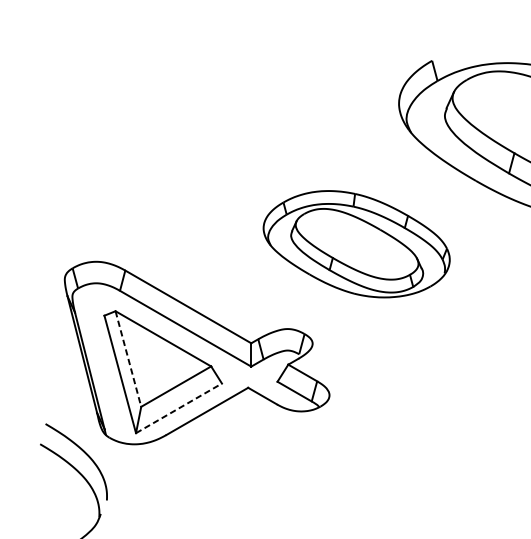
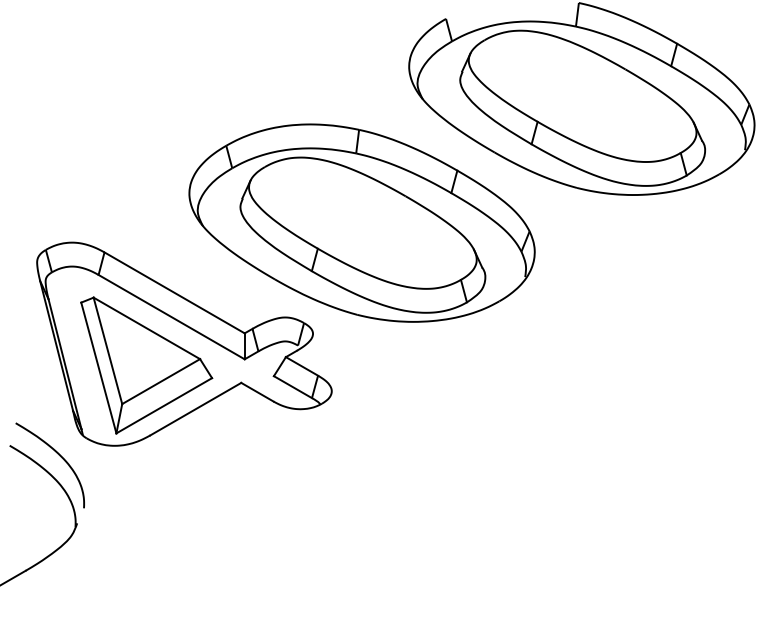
part: (356, 243) -> (361, 222), size x1.67
line: (128, 359) -> (108, 351), dashed -> solid
line: (179, 408) -> (164, 405), dashed -> solid

